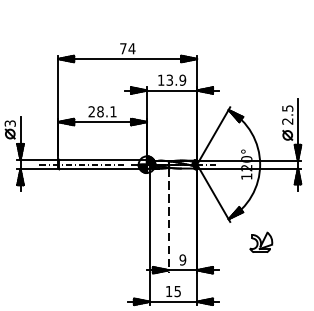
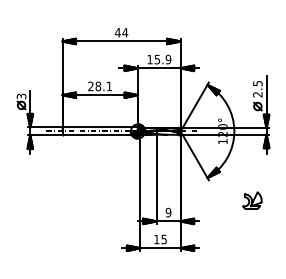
text: (122, 48) -> (117, 32), 74 -> 44
text: (169, 78) -> (157, 58), 13.9 -> 15.9
line: (168, 221) -> (156, 179), dashed -> solid
part: (261, 242) -> (252, 200), moved

